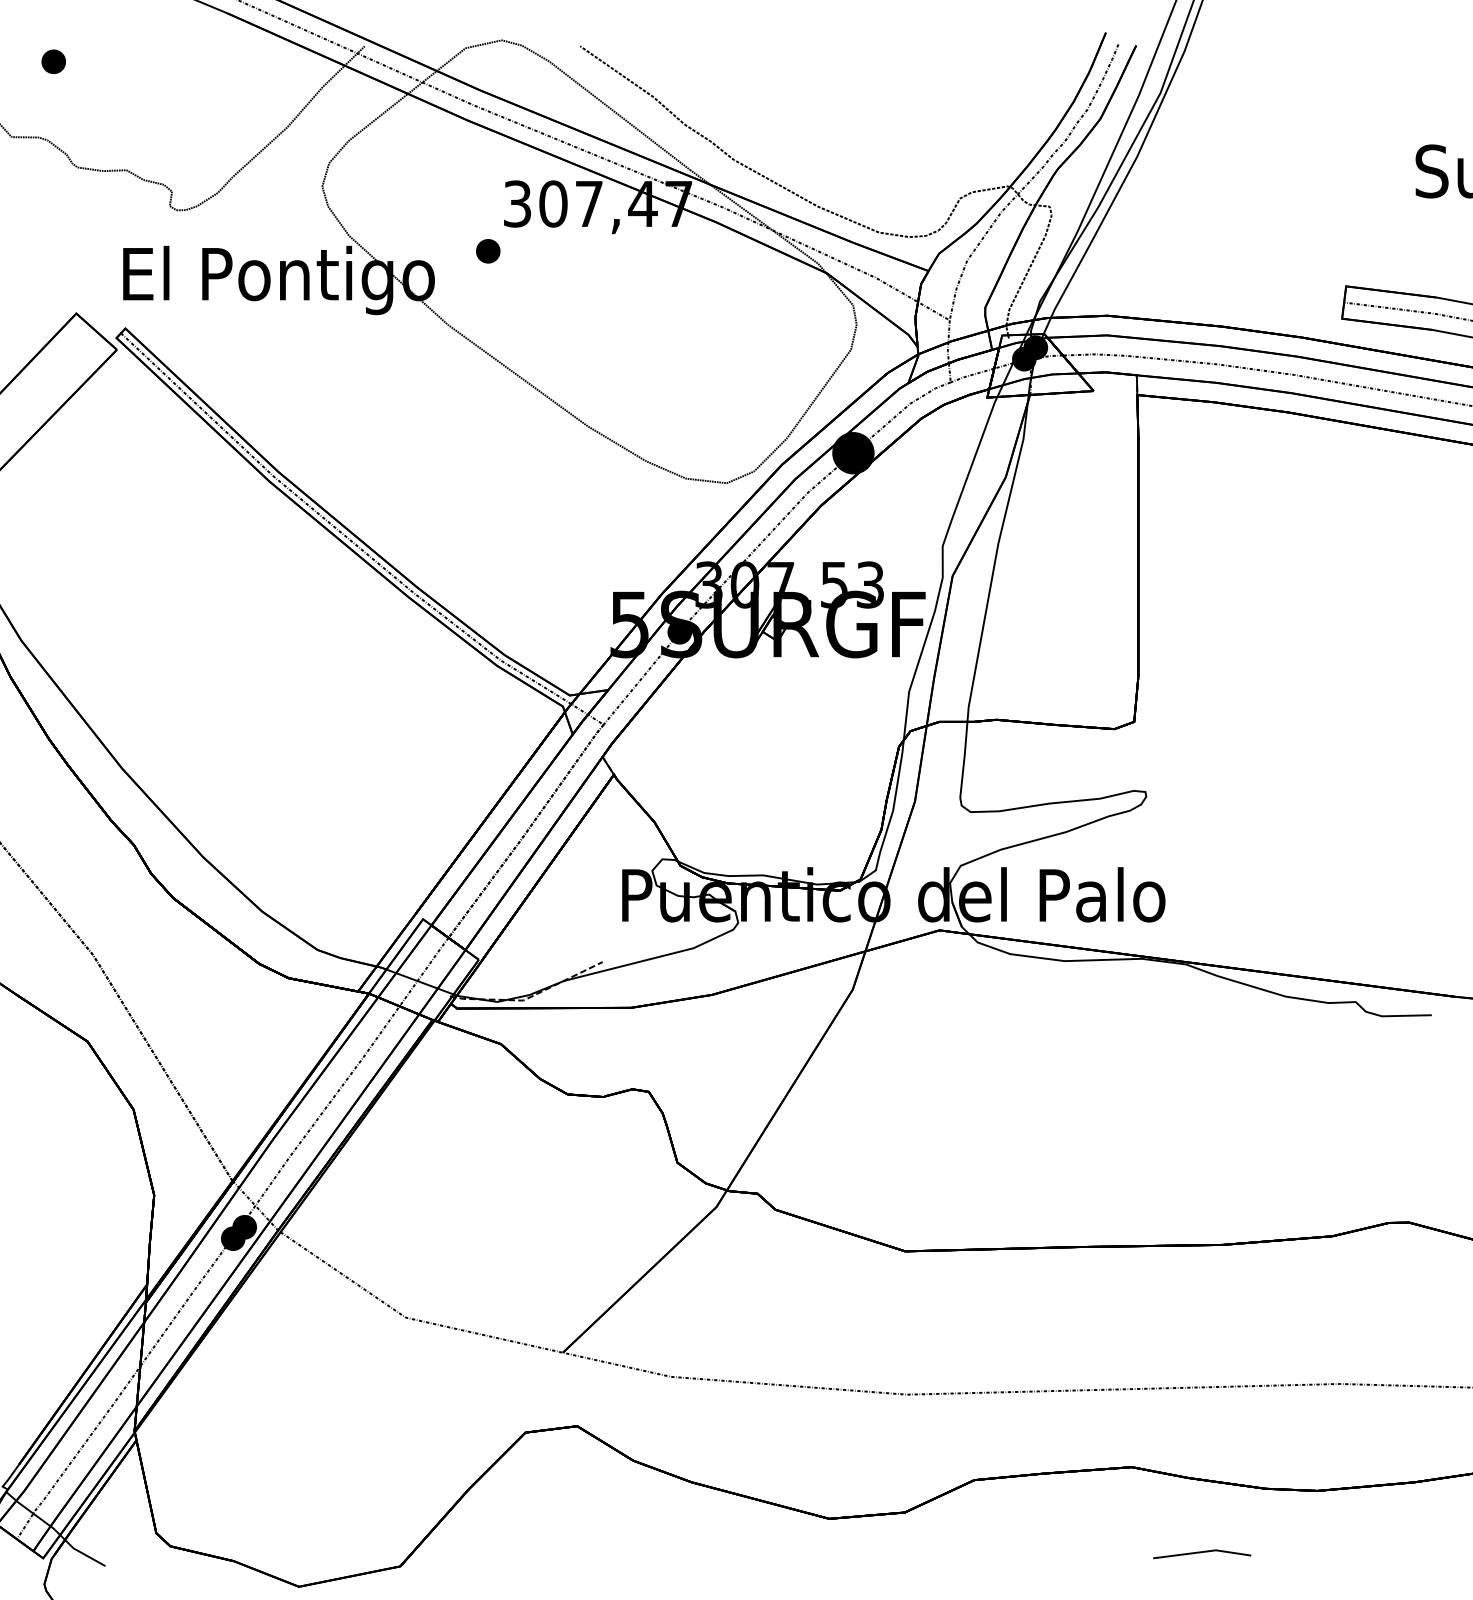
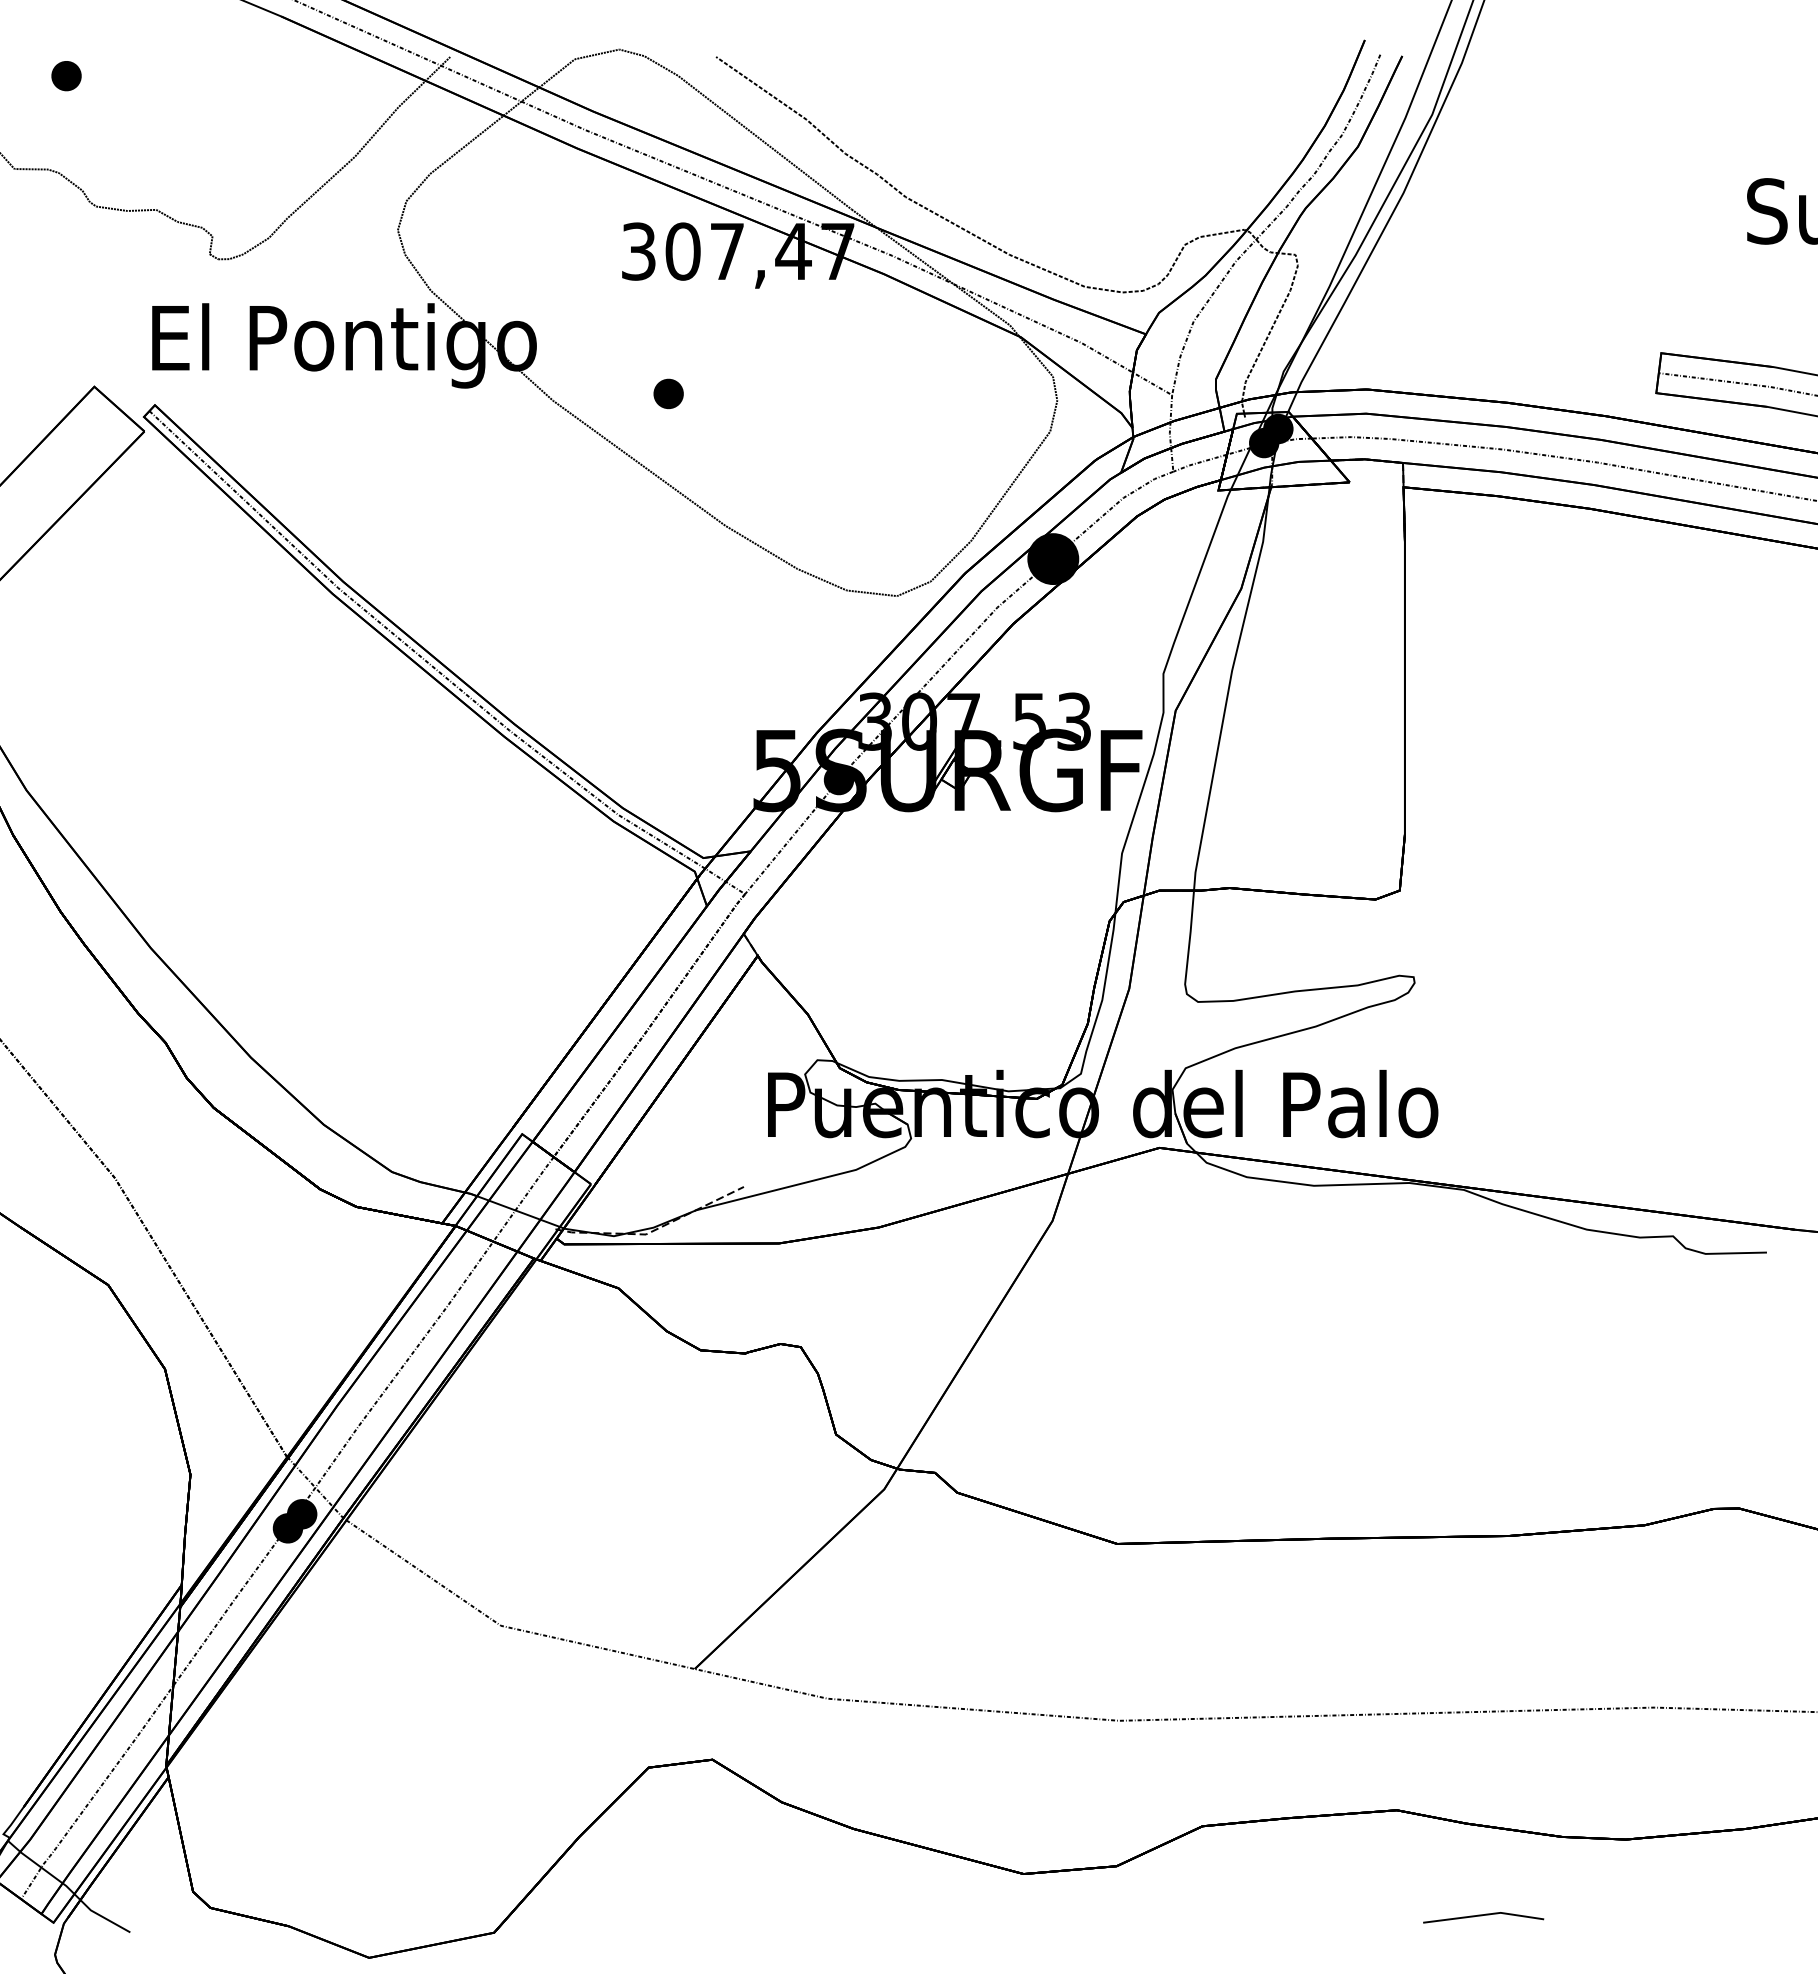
part: (488, 250) -> (668, 393), moved

